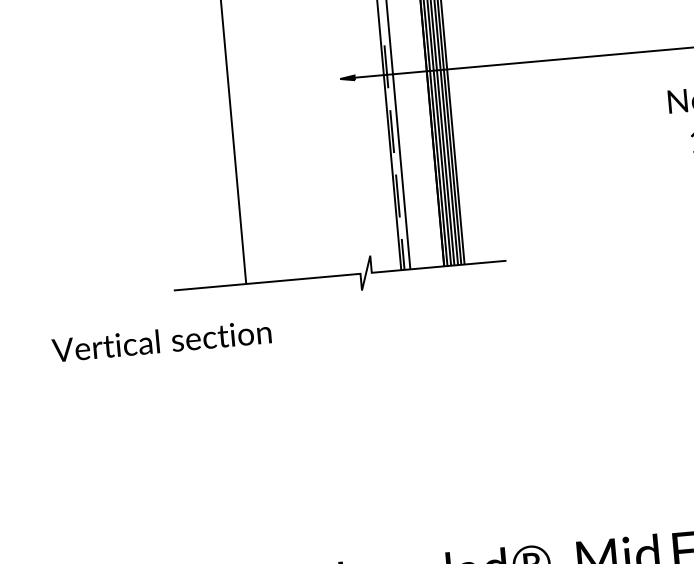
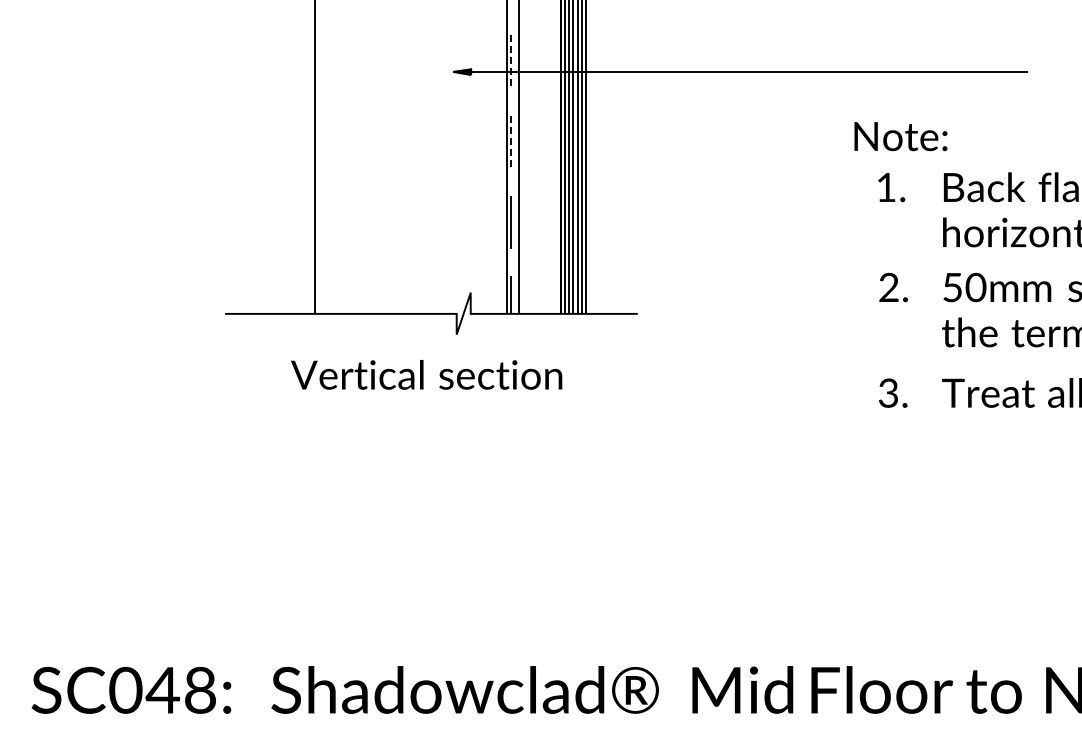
line: (386, 66) -> (511, 61), solid -> dashed
line: (392, 131) -> (511, 142), solid -> dashed
text: (161, 340) -> (426, 374), moved

